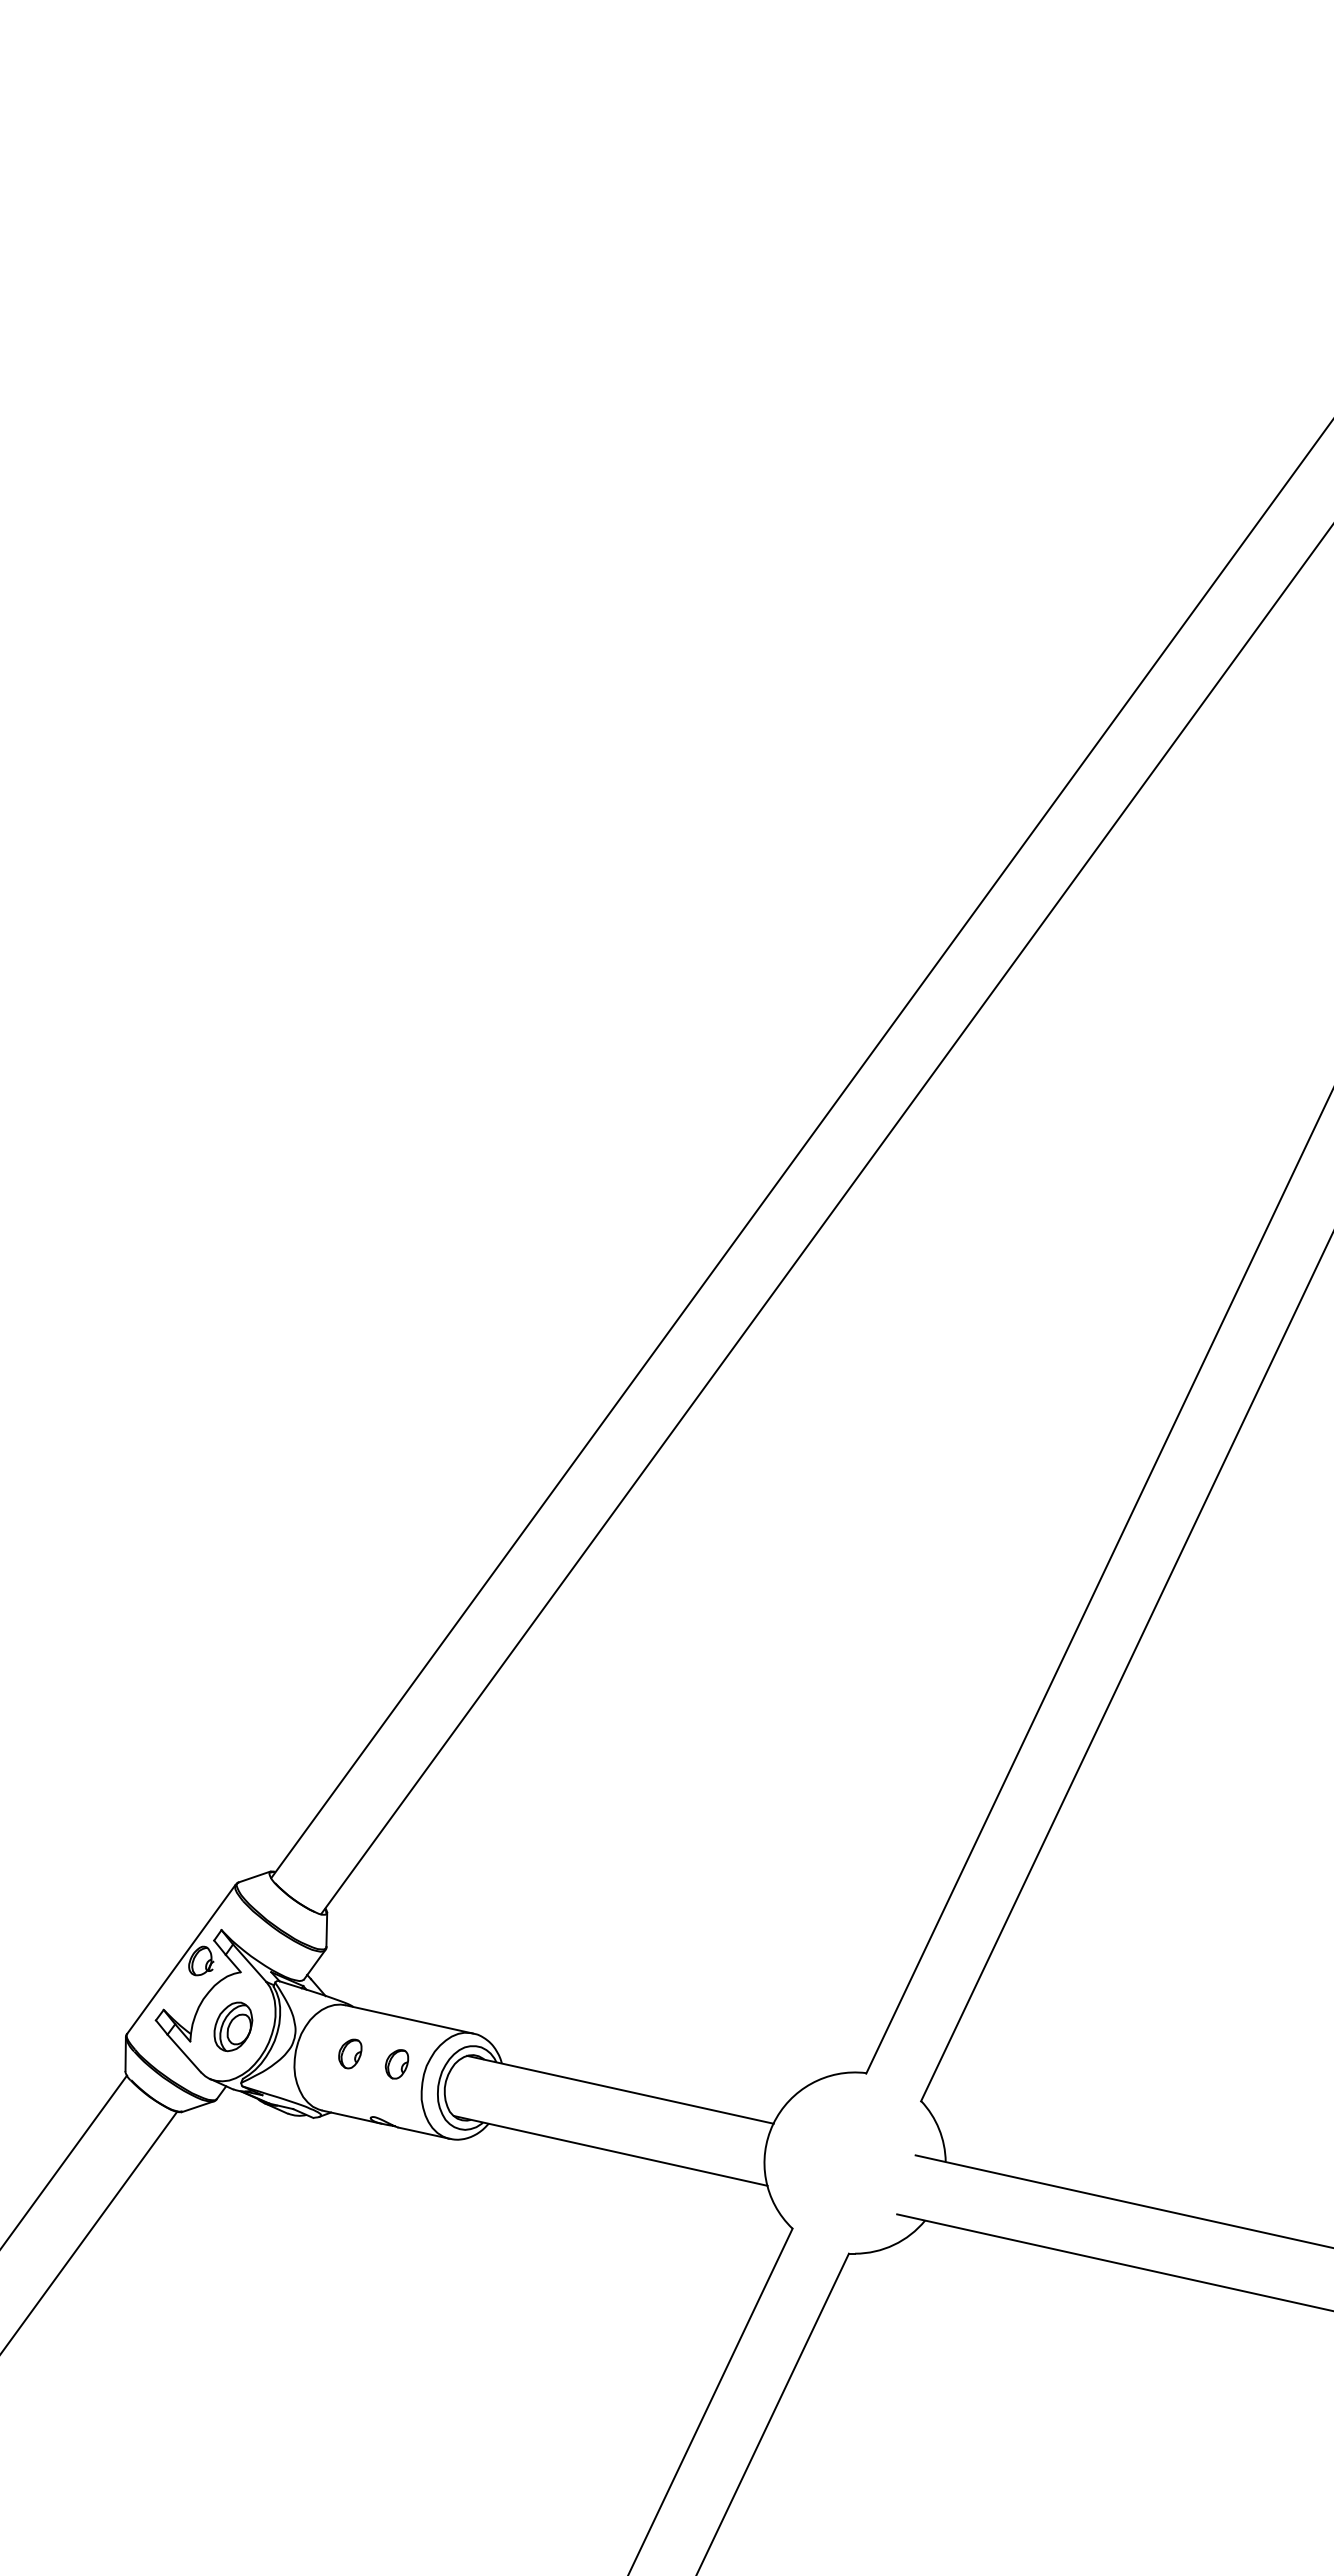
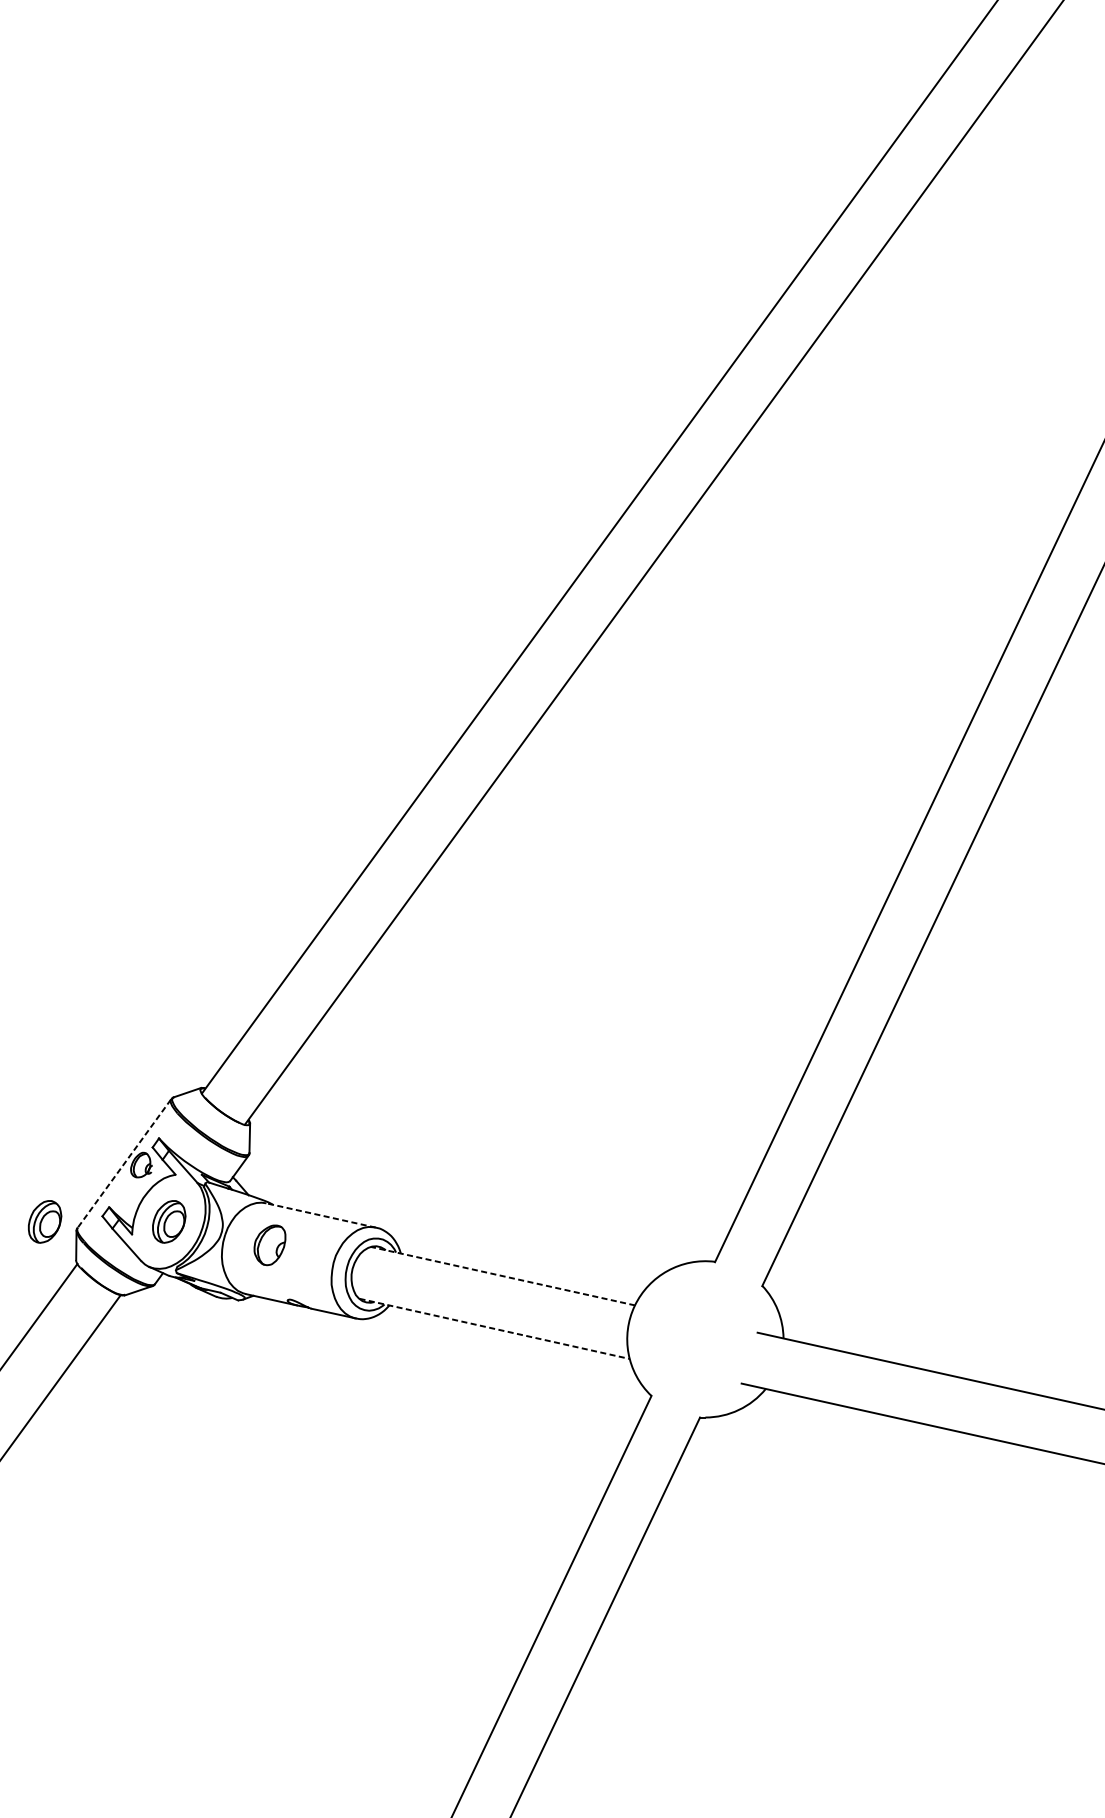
line: (181, 1959) -> (124, 1163), solid -> dashed
line: (409, 2019) -> (321, 1215), solid -> dashed
part: (89, 2026) -> (45, 1221), added
part: (350, 2053) -> (270, 1244), size x1.6
part: (396, 2064) -> (309, 1254), removed
line: (620, 2089) -> (503, 1275), solid -> dashed
line: (610, 2150) -> (494, 1328), solid -> dashed

